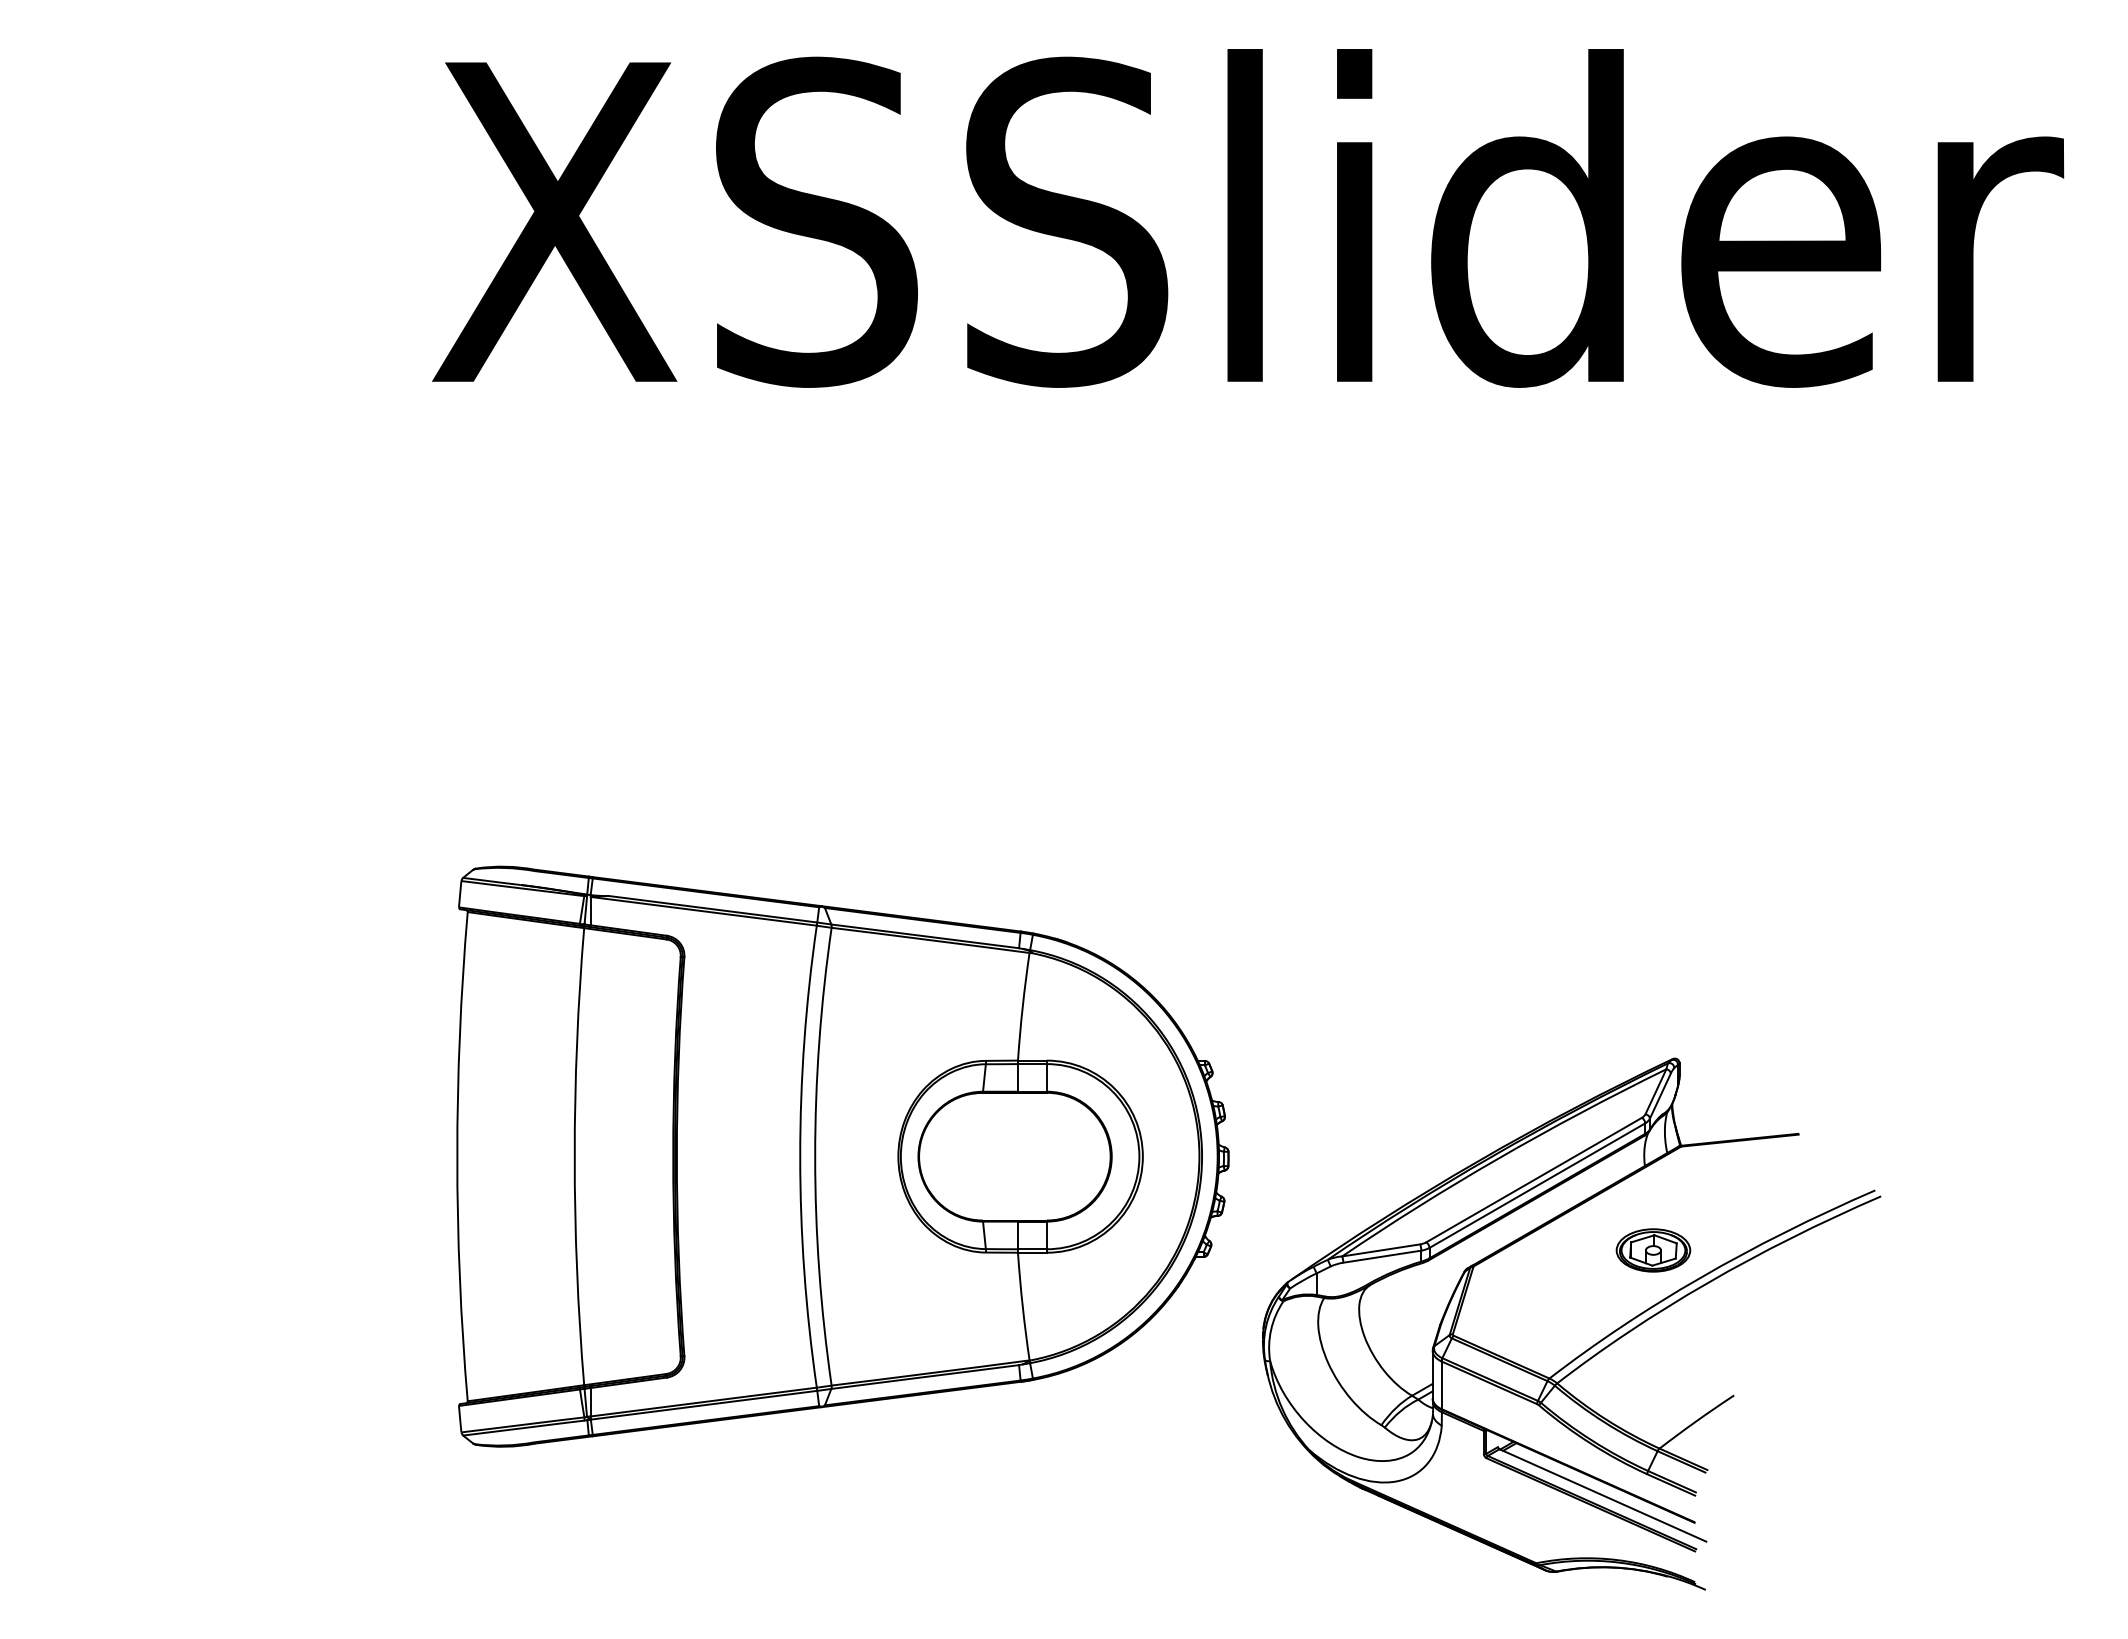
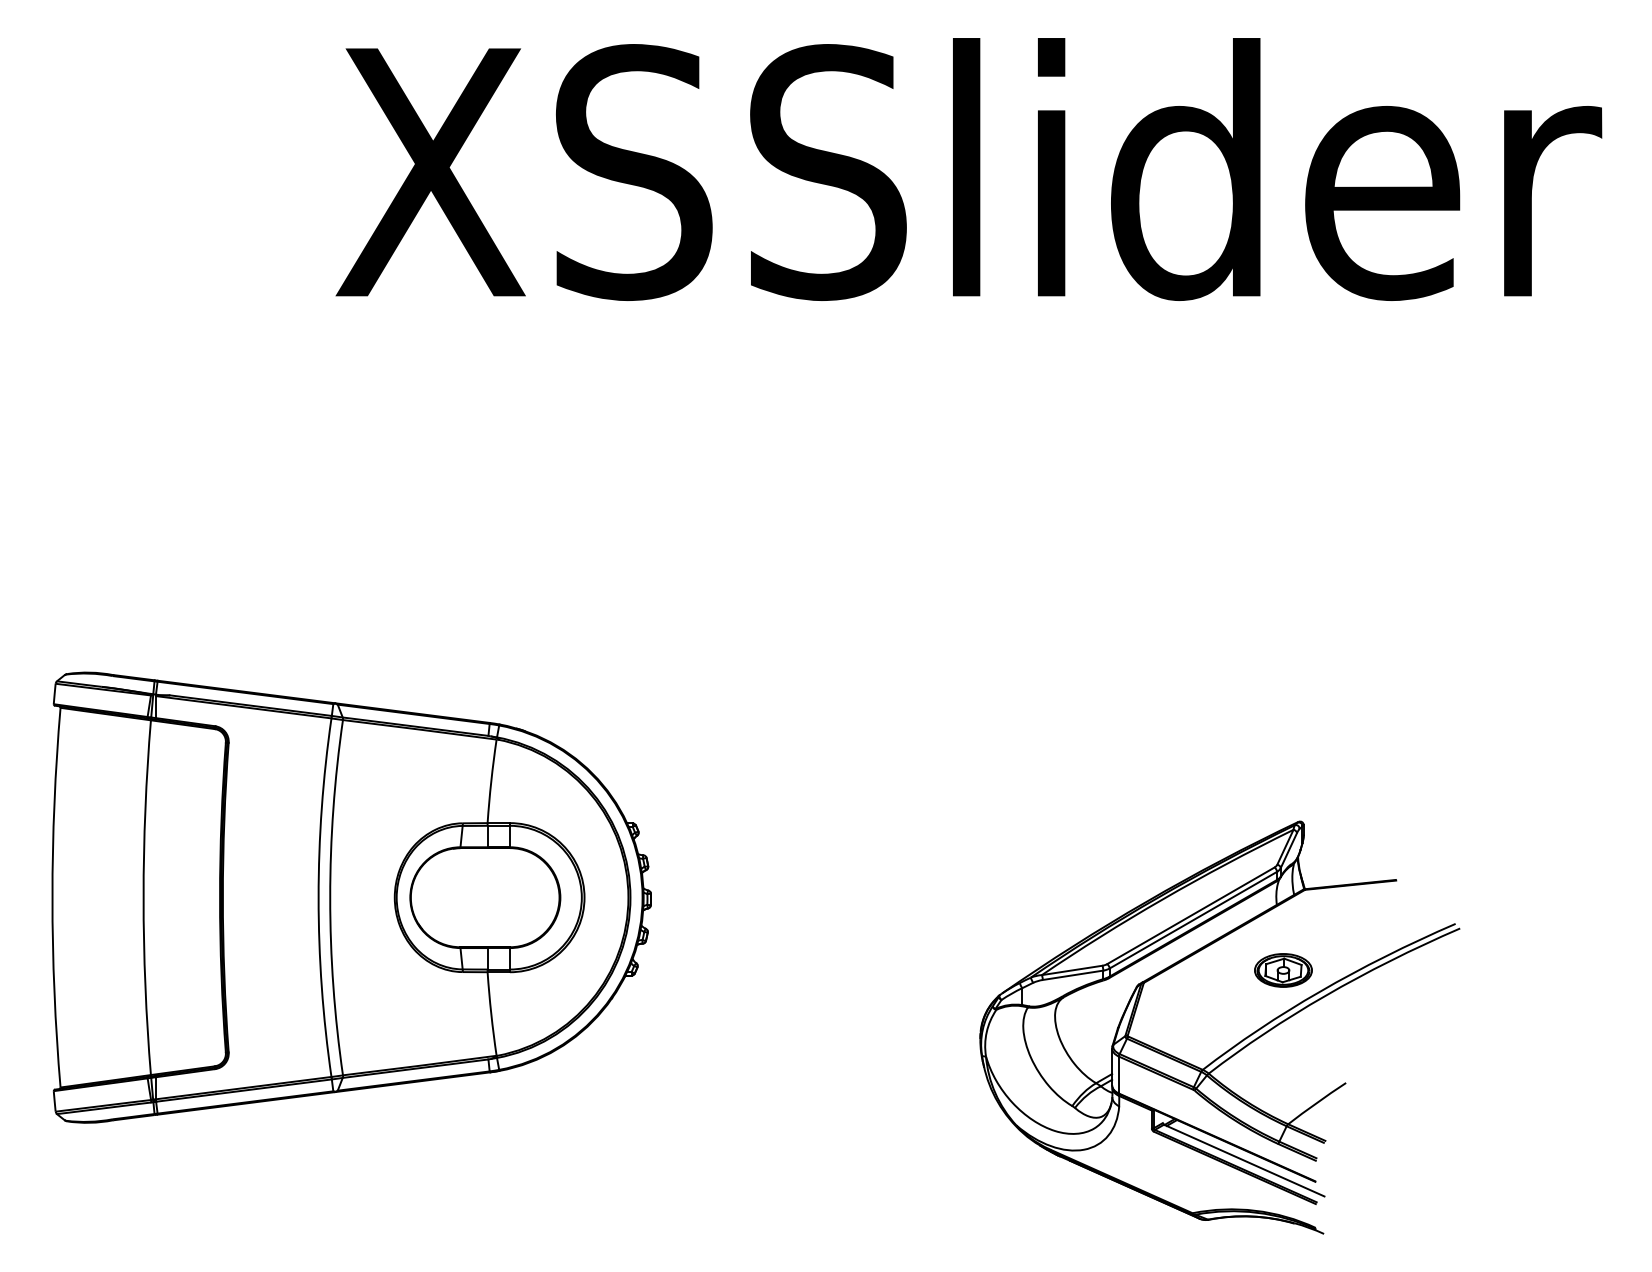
part: (842, 1156) -> (351, 897), moved

